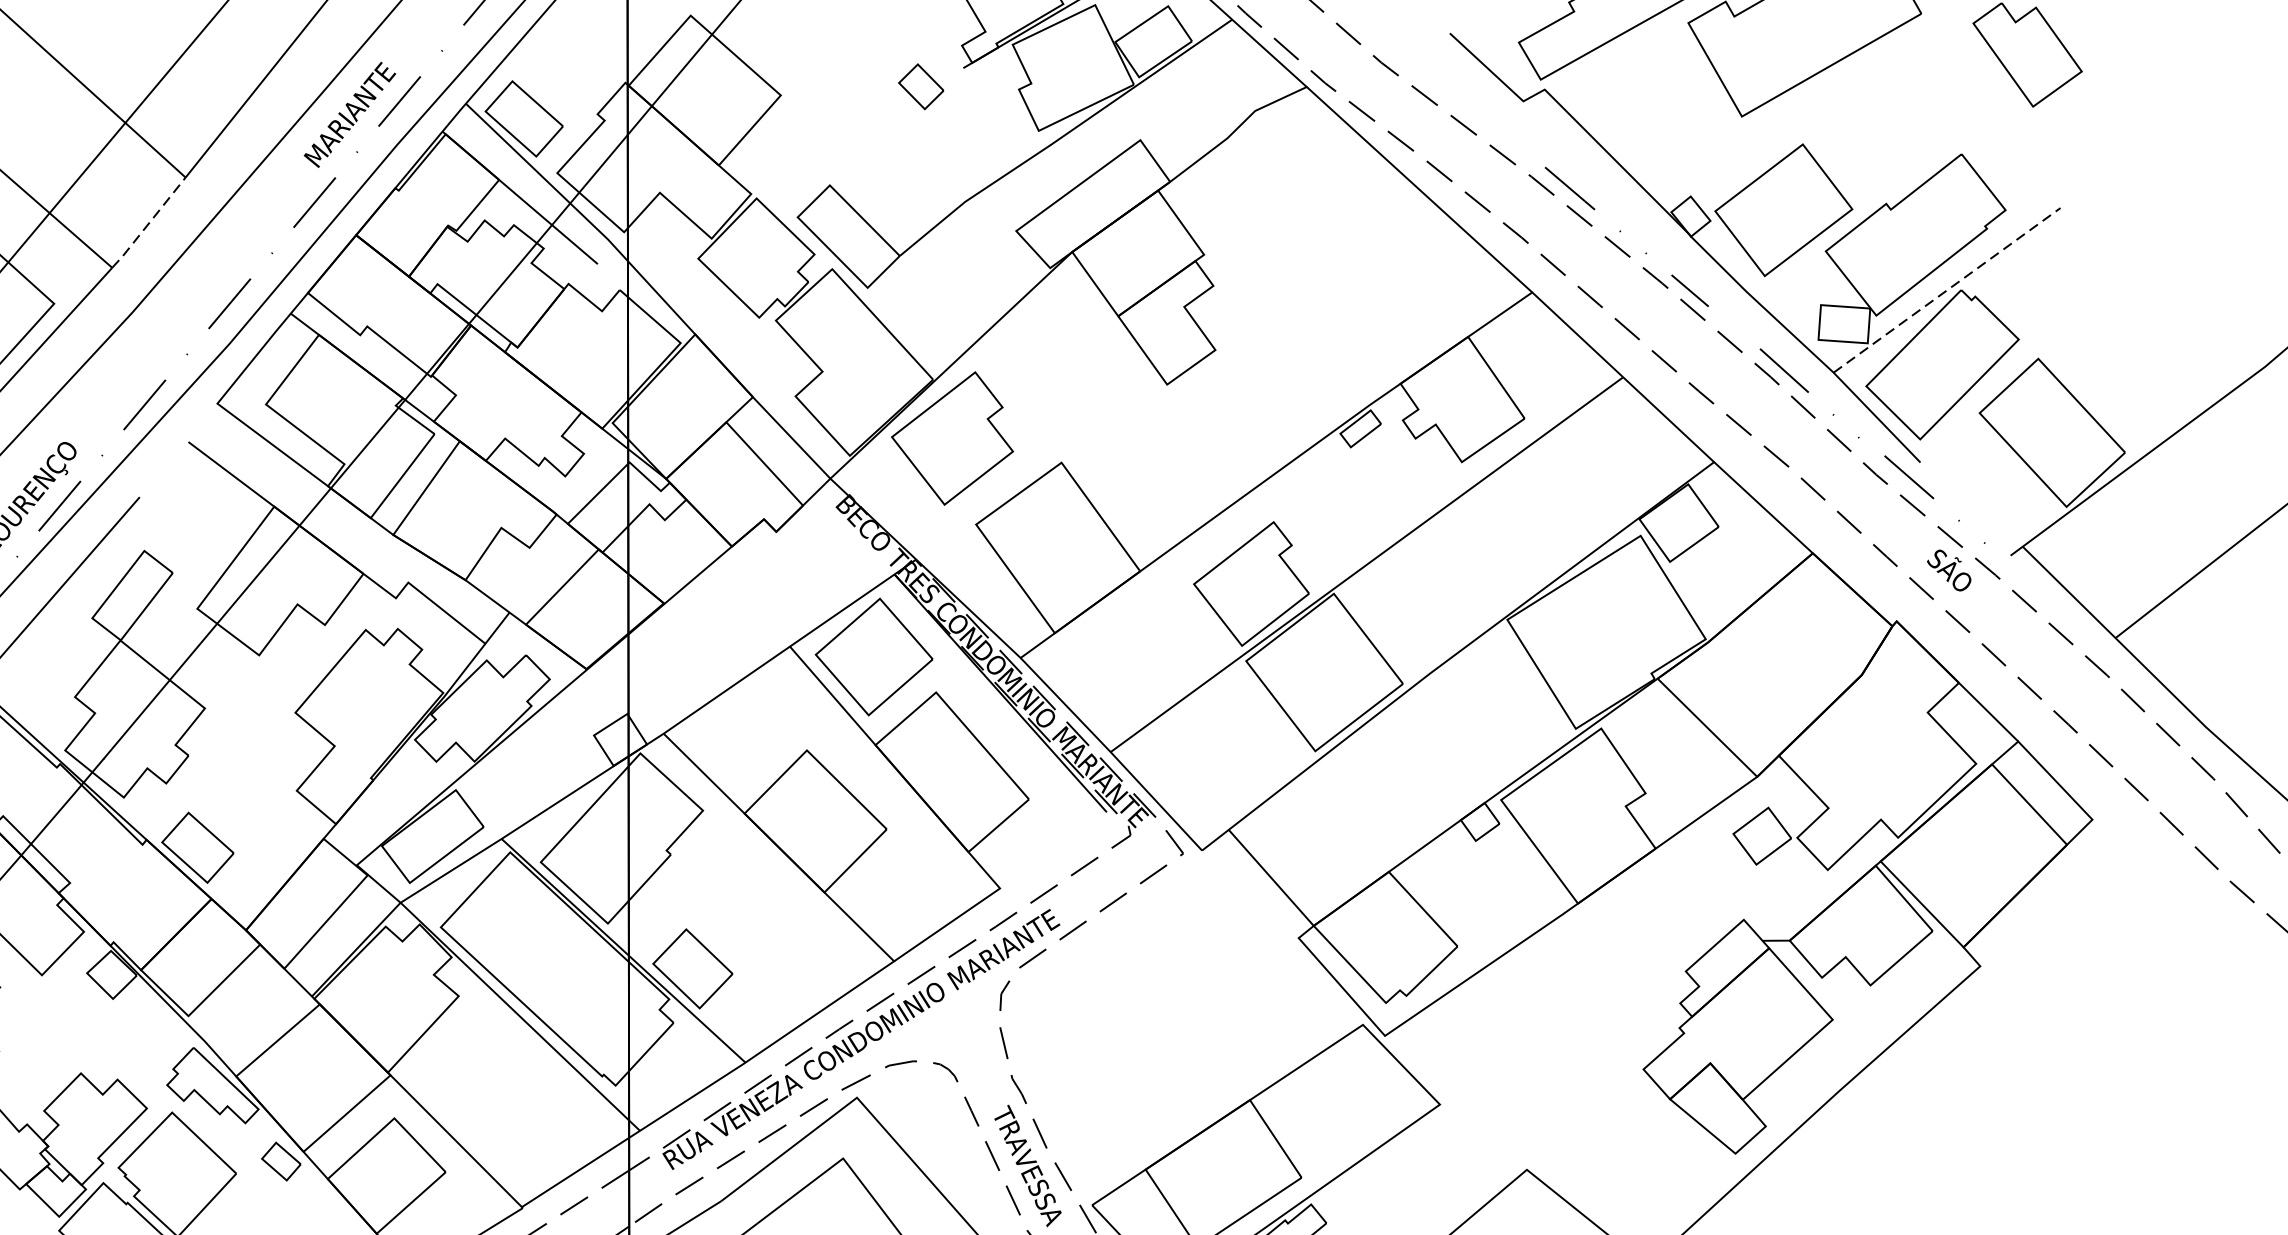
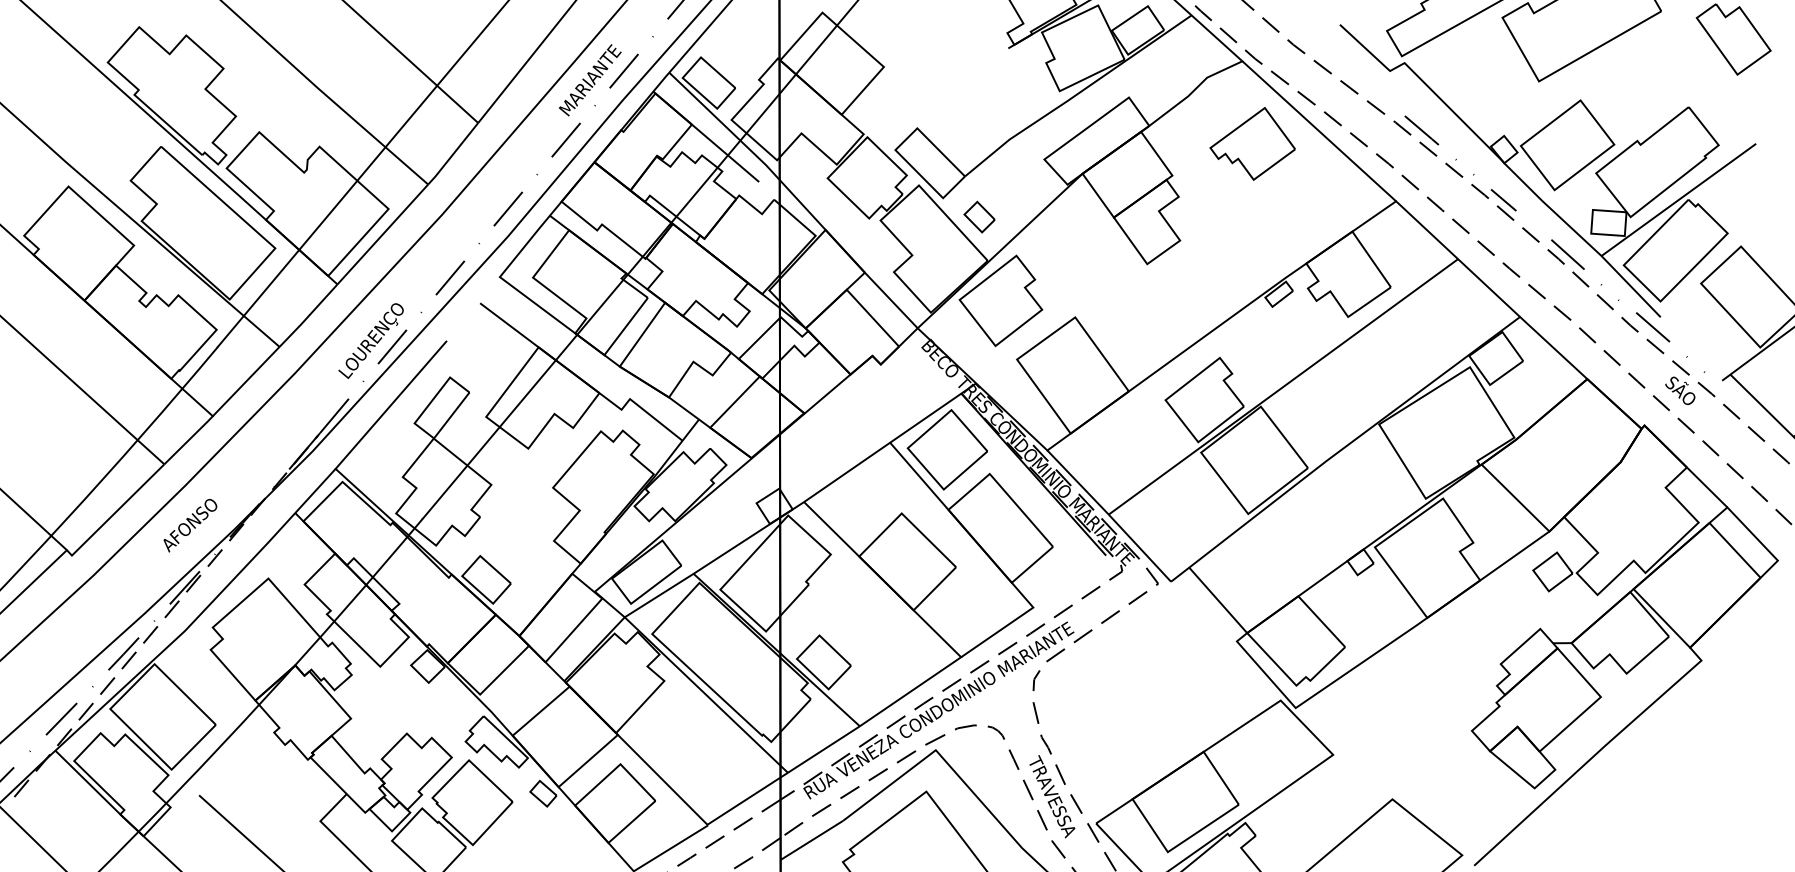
part: (921, 85) -> (979, 216), moved
part: (1321, 207) -> (1252, 143), added
line: (149, 223) -> (453, 154), dashed -> solid
line: (1946, 289) -> (1678, 199), dashed -> solid

